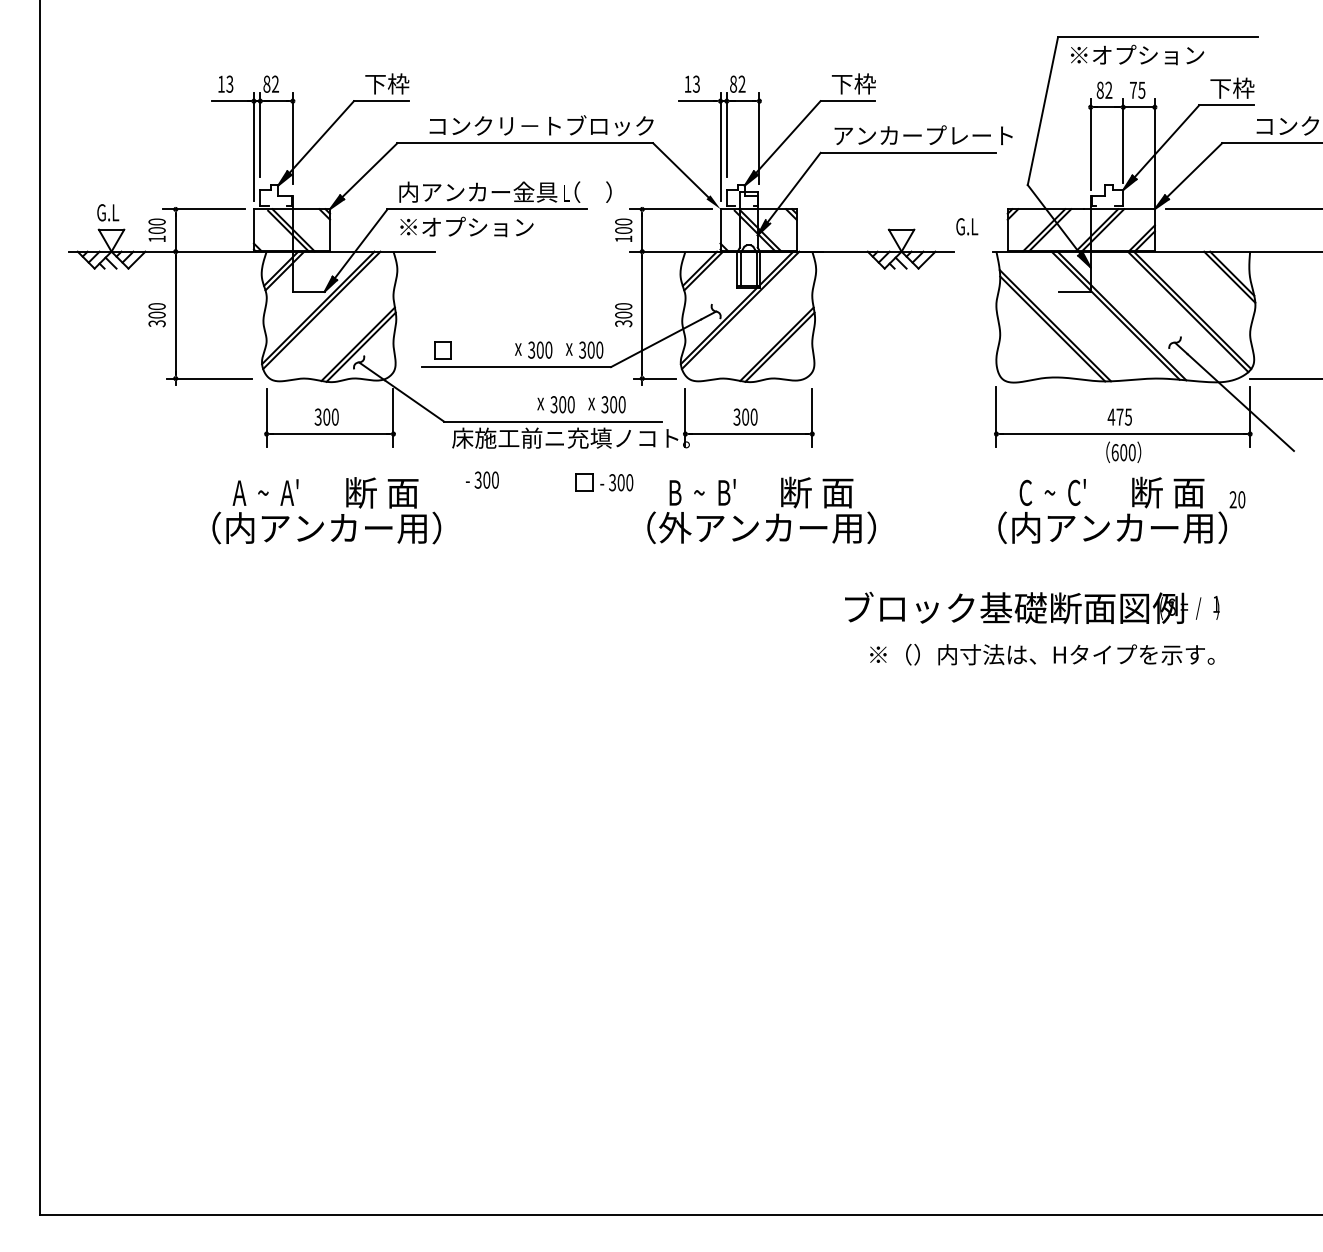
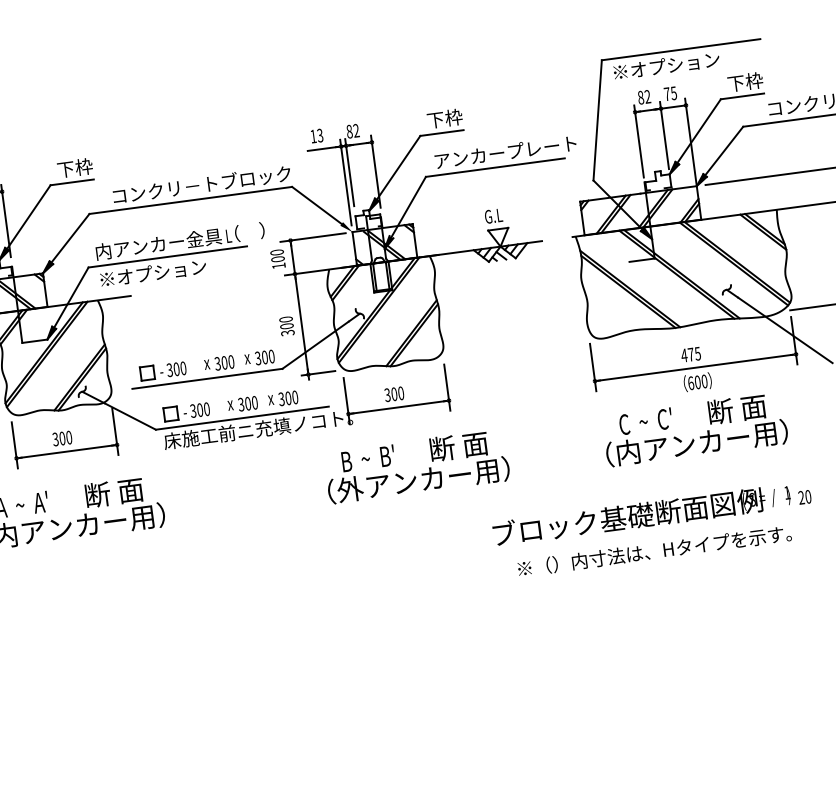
text: (967, 226) -> (493, 215), moved
text: (482, 479) -> (173, 369), moved
part: (604, 482) -> (186, 411), moved
text: (1237, 499) -> (804, 497), moved

